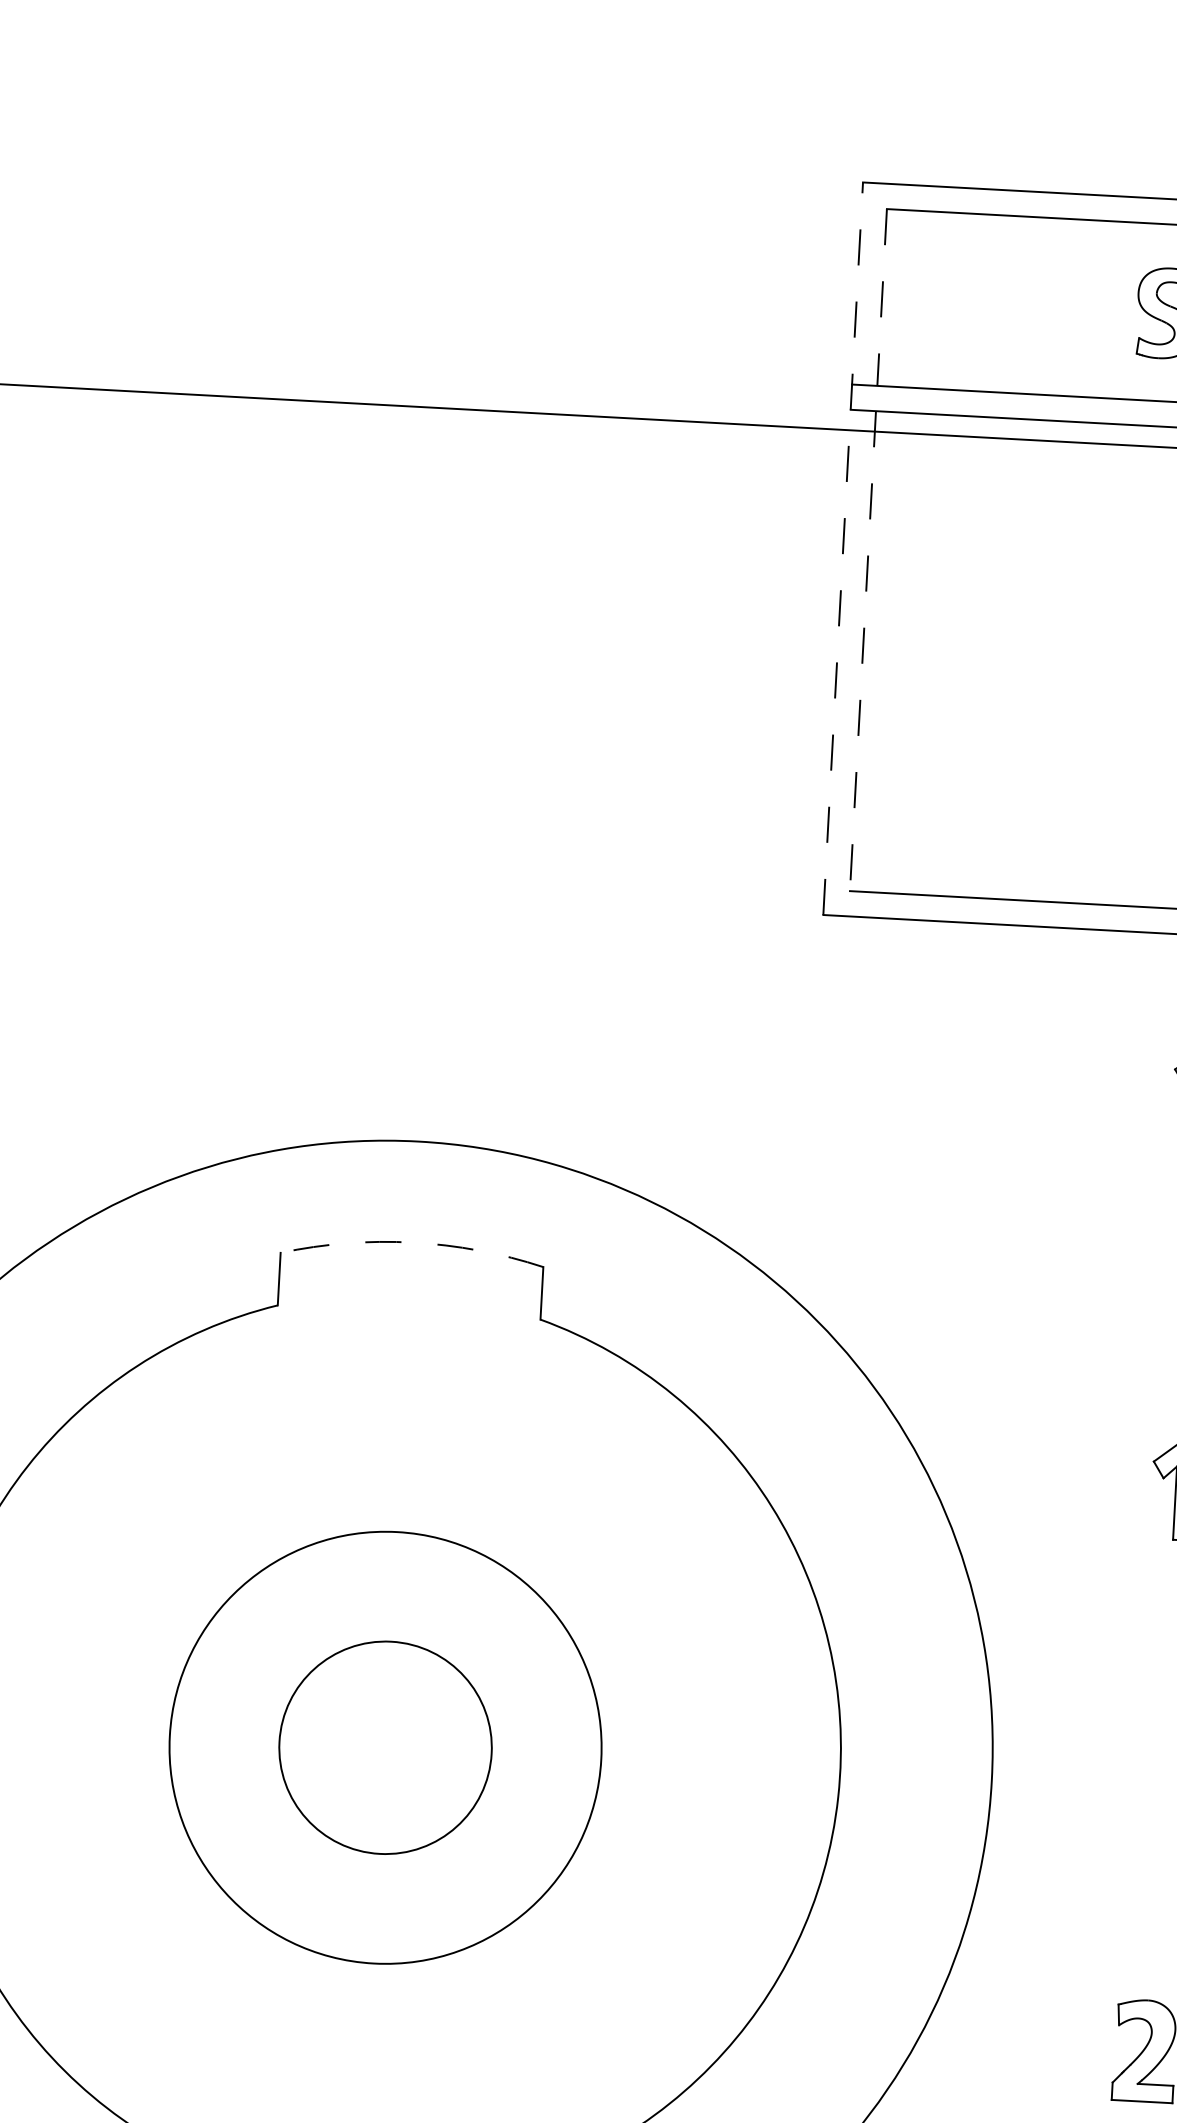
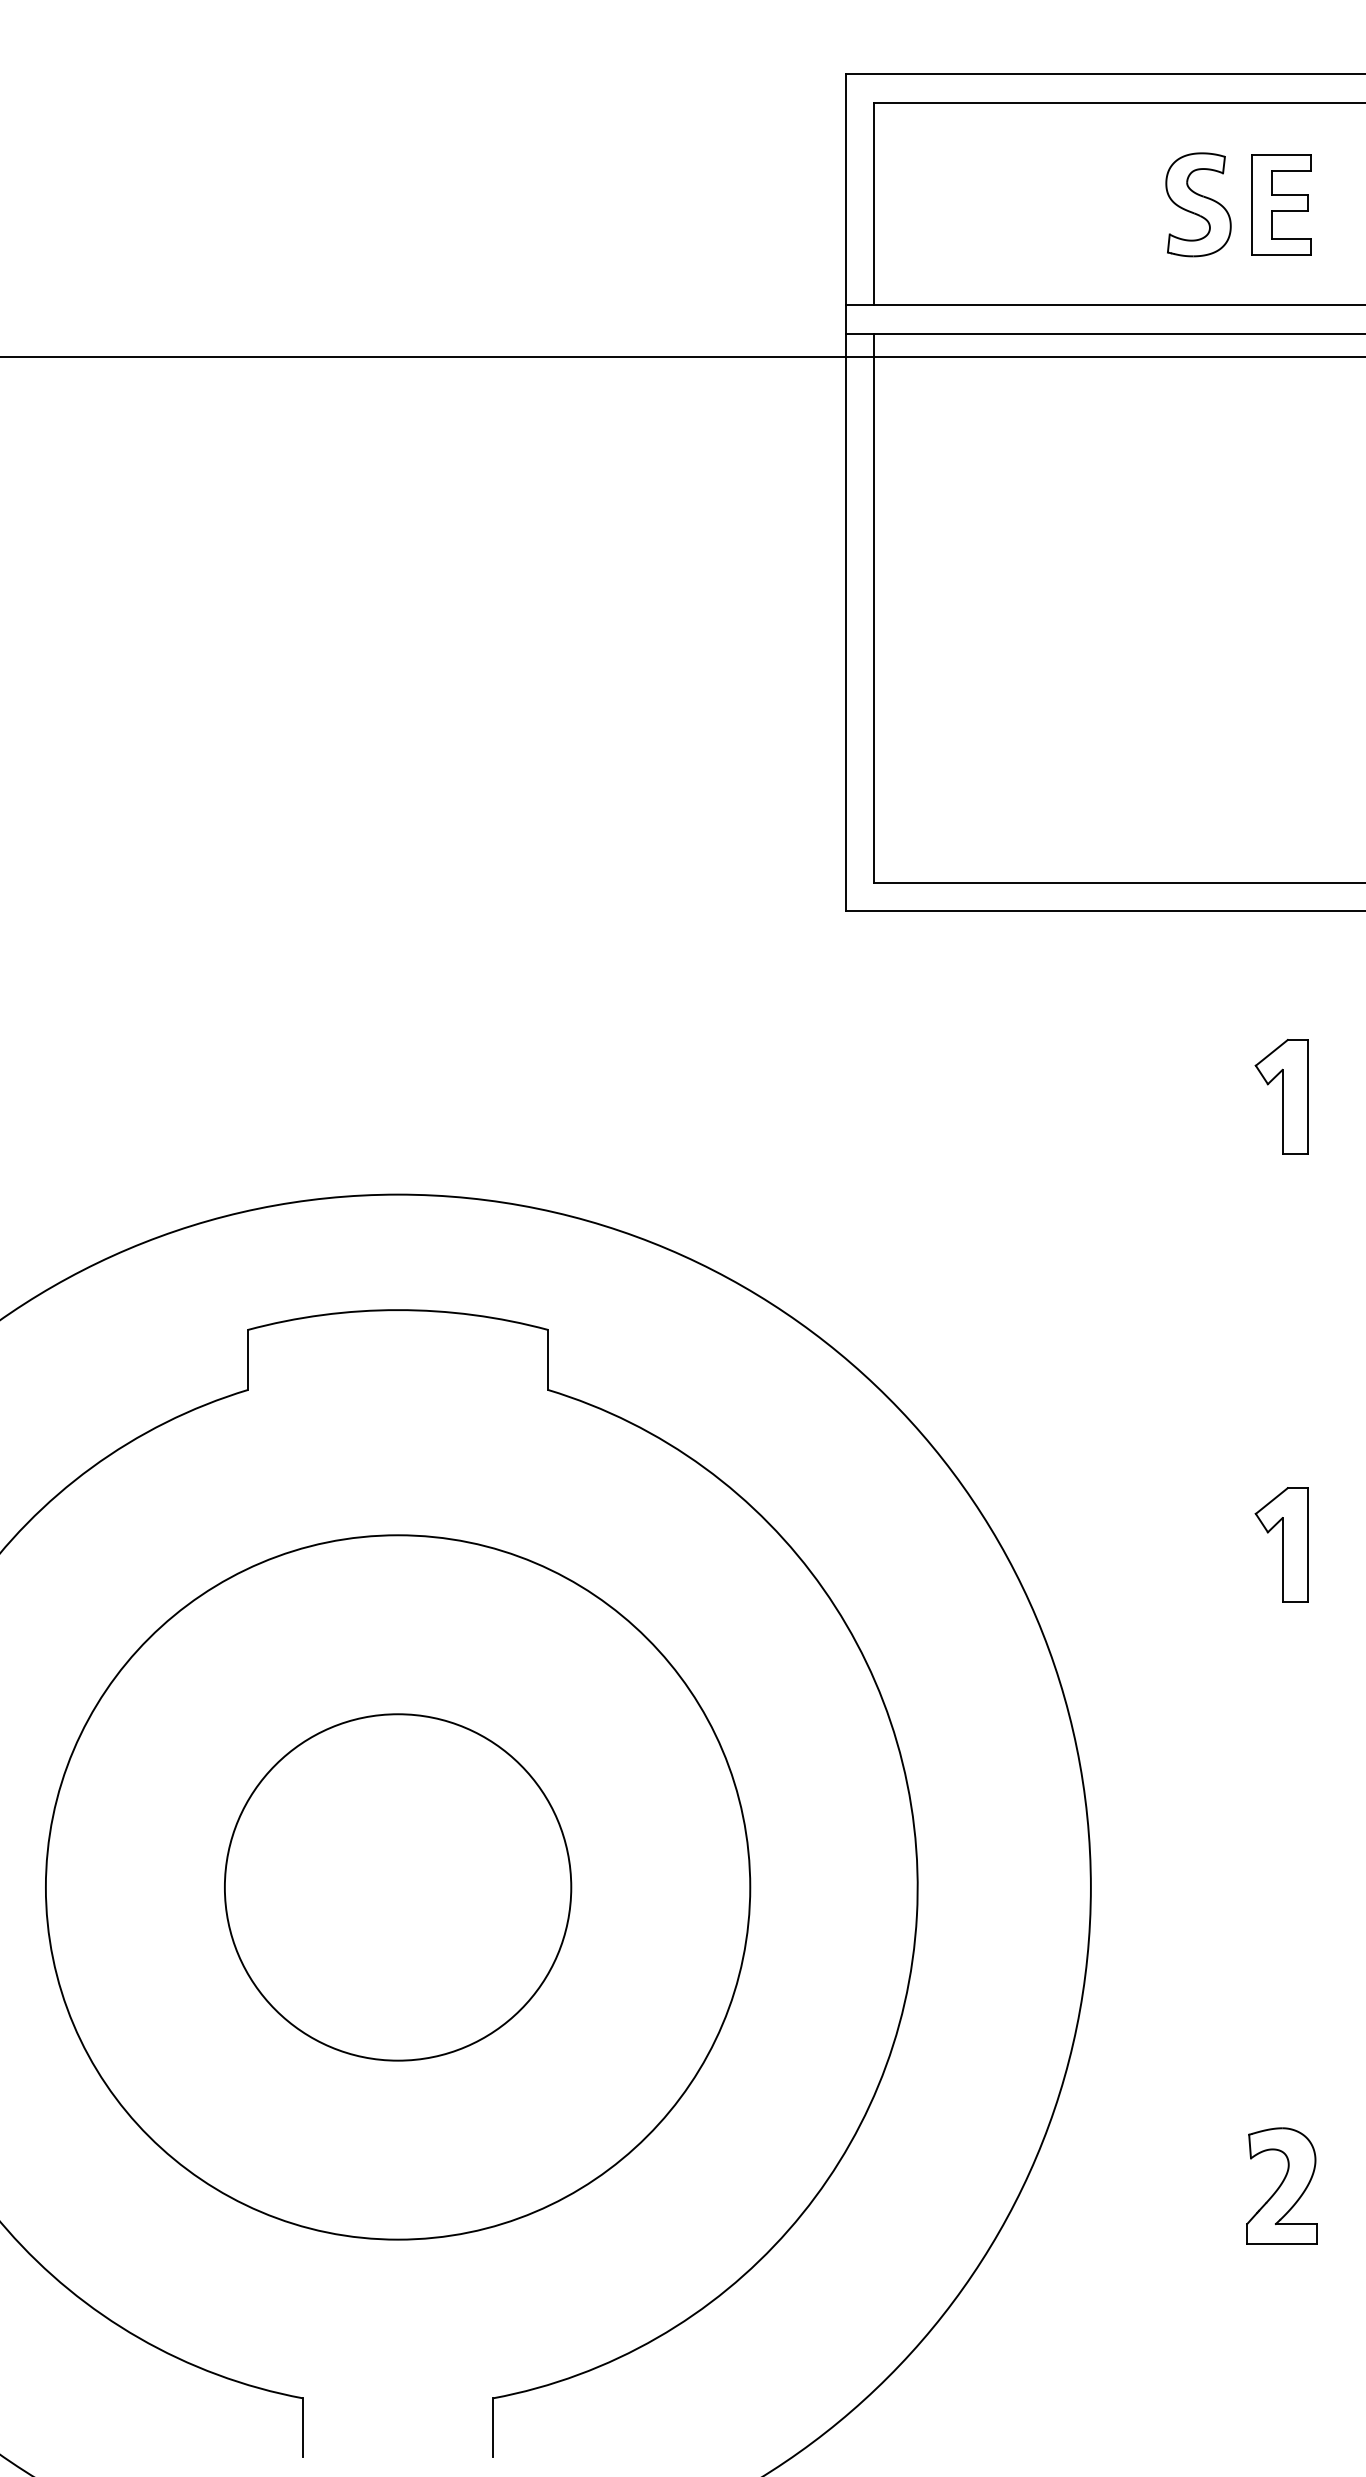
line: (882, 297) -> (874, 204), dashed -> solid
line: (843, 548) -> (845, 492), dashed -> solid
line: (863, 651) -> (874, 608), dashed -> solid
arc: (413, 1242) -> (398, 1310), dashed -> solid
circle: (385, 1747) -> (397, 1887), size x1.43
circle: (385, 1747) -> (397, 1887), size x1.43

